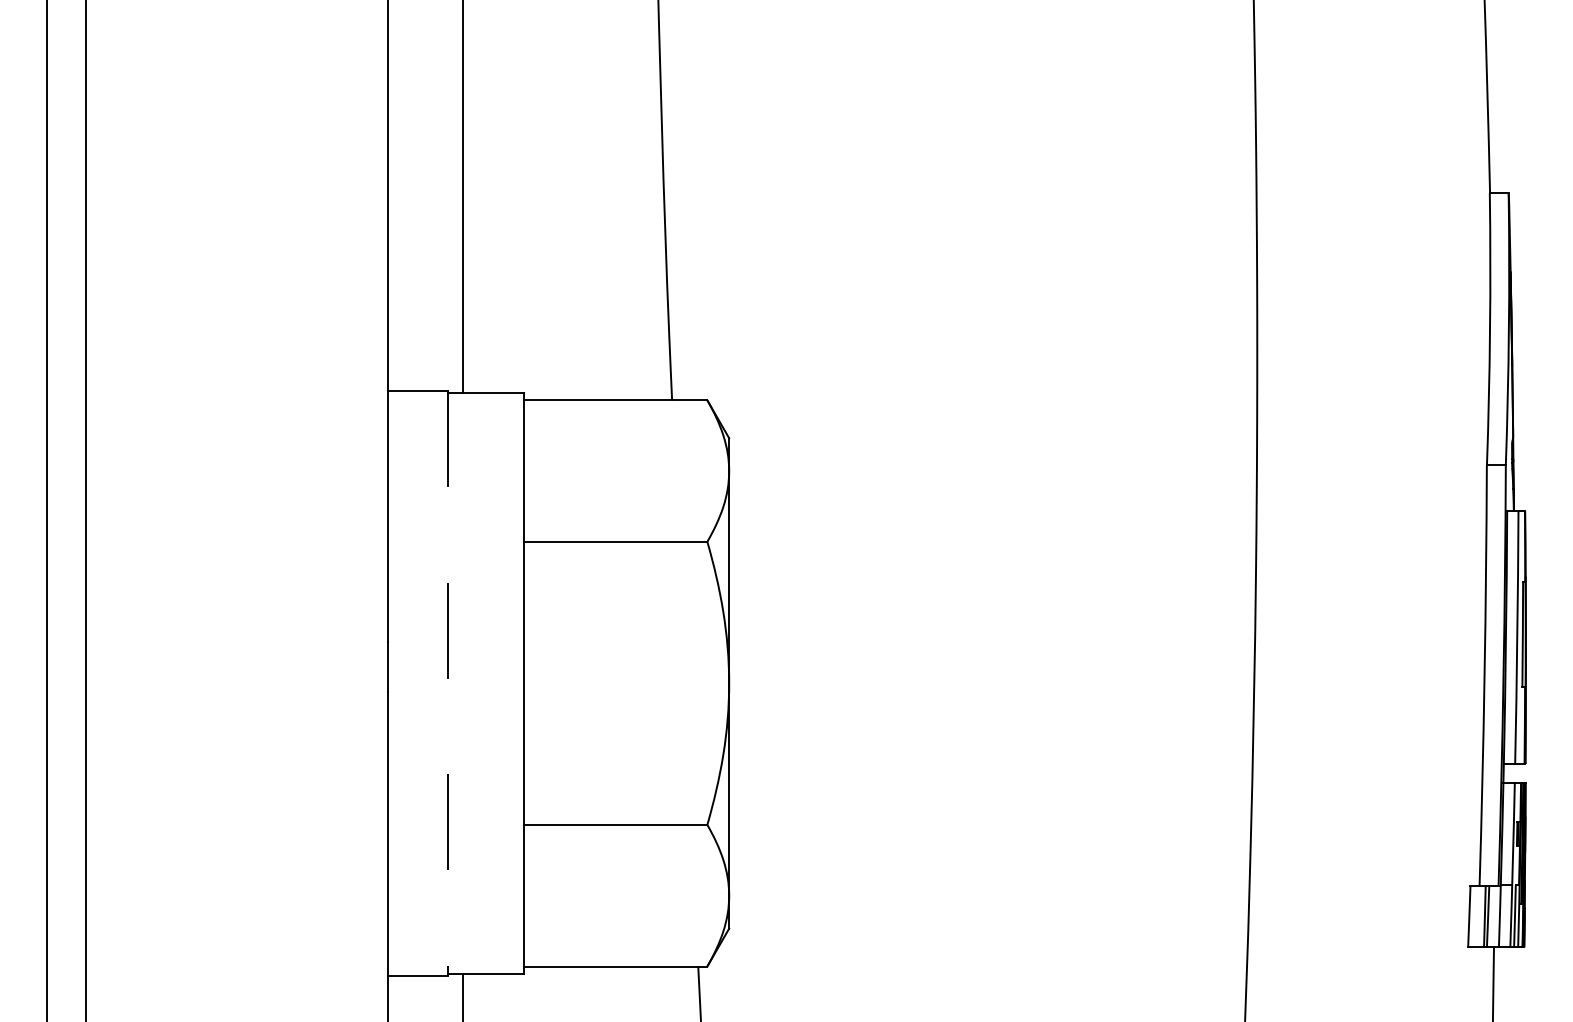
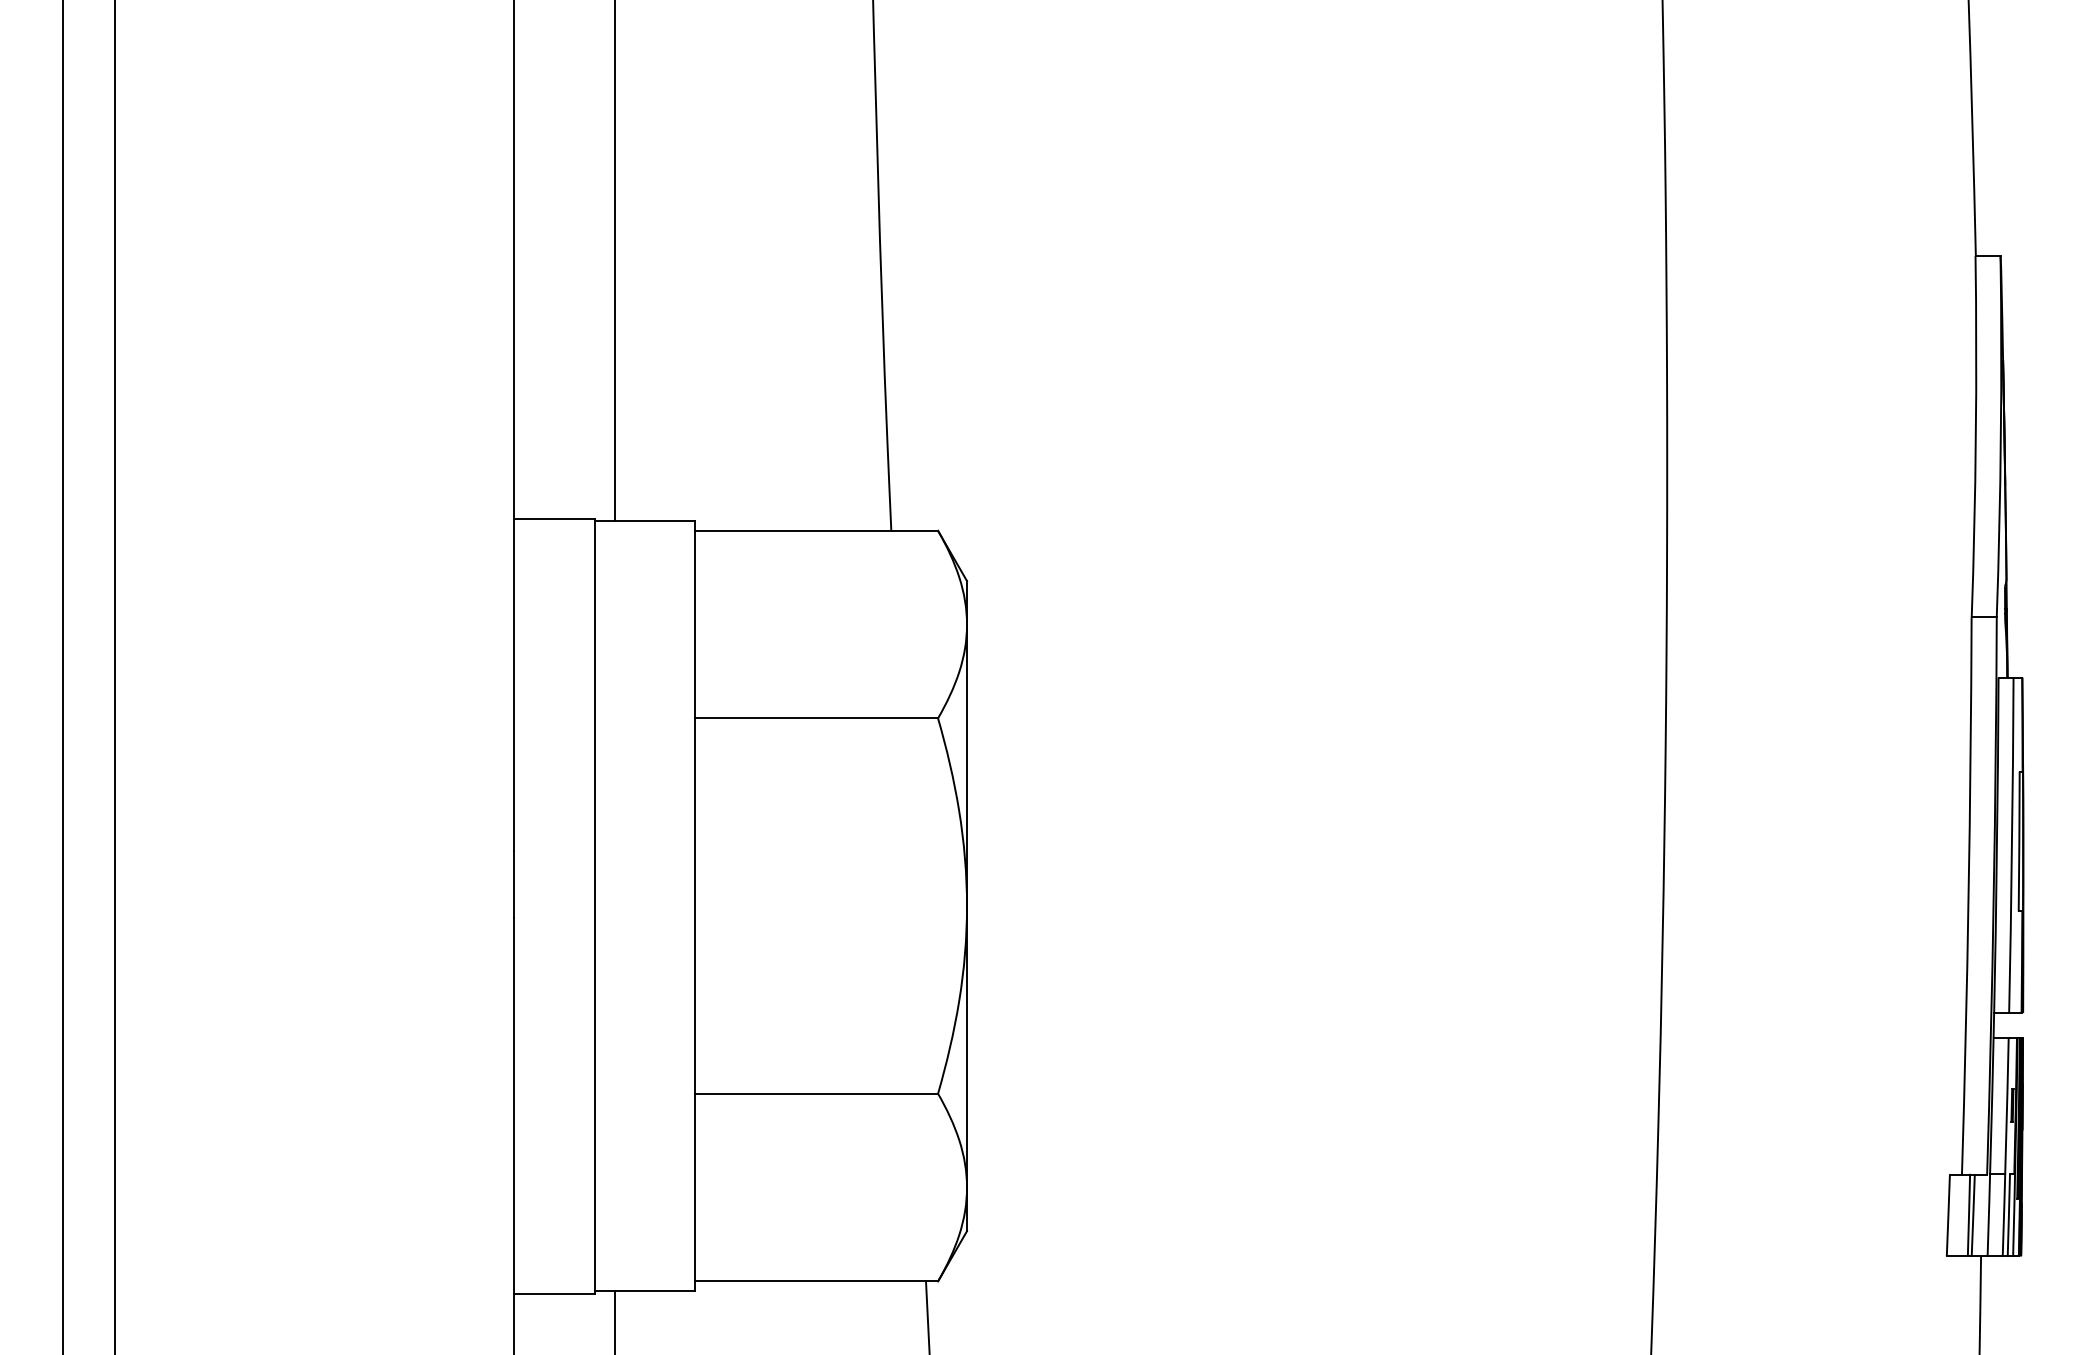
line: (448, 683) -> (594, 906), dashed -> solid

